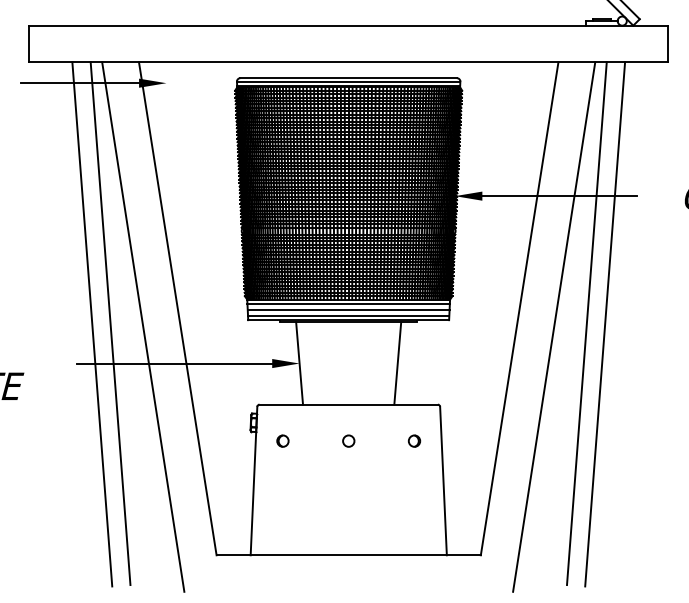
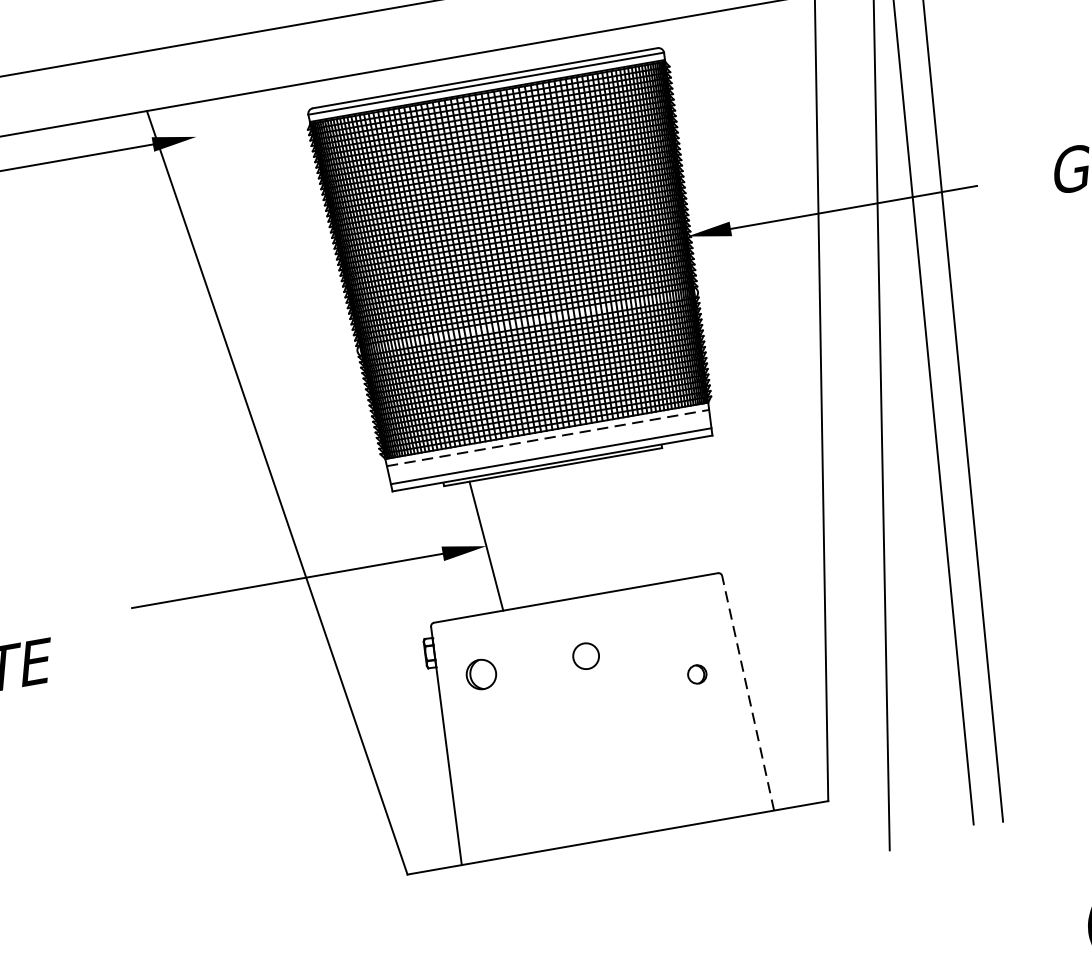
line: (349, 304) -> (549, 438), solid -> dashed
line: (348, 309) -> (549, 446), removed
line: (110, 323) -> (174, 534), removed
line: (92, 324) -> (145, 541), removed
line: (143, 326) -> (227, 530), removed
line: (397, 363) -> (642, 518), removed
circle: (282, 440) -> (480, 673), size x1.6
circle: (348, 440) -> (585, 655), size x1.4
part: (414, 440) -> (697, 673), moved
line: (443, 480) -> (748, 692), solid -> dashed

